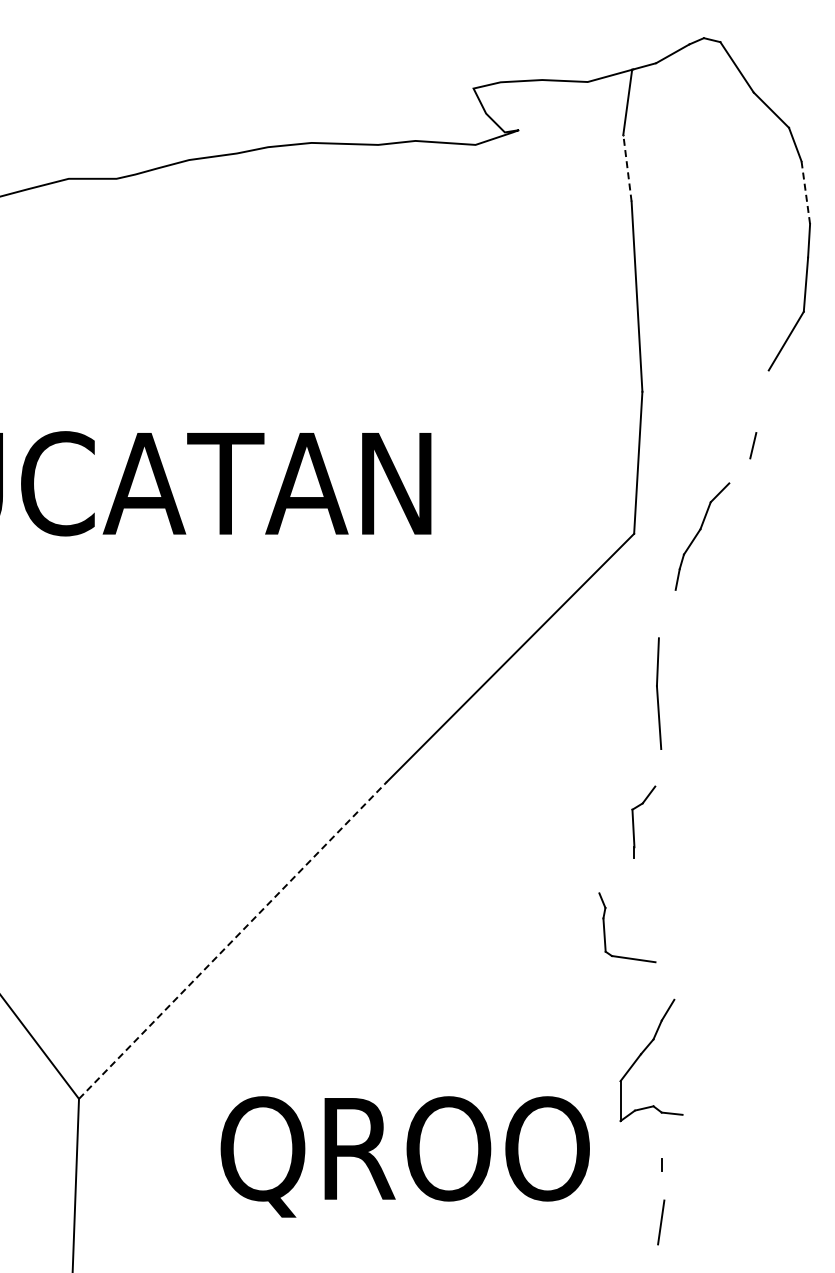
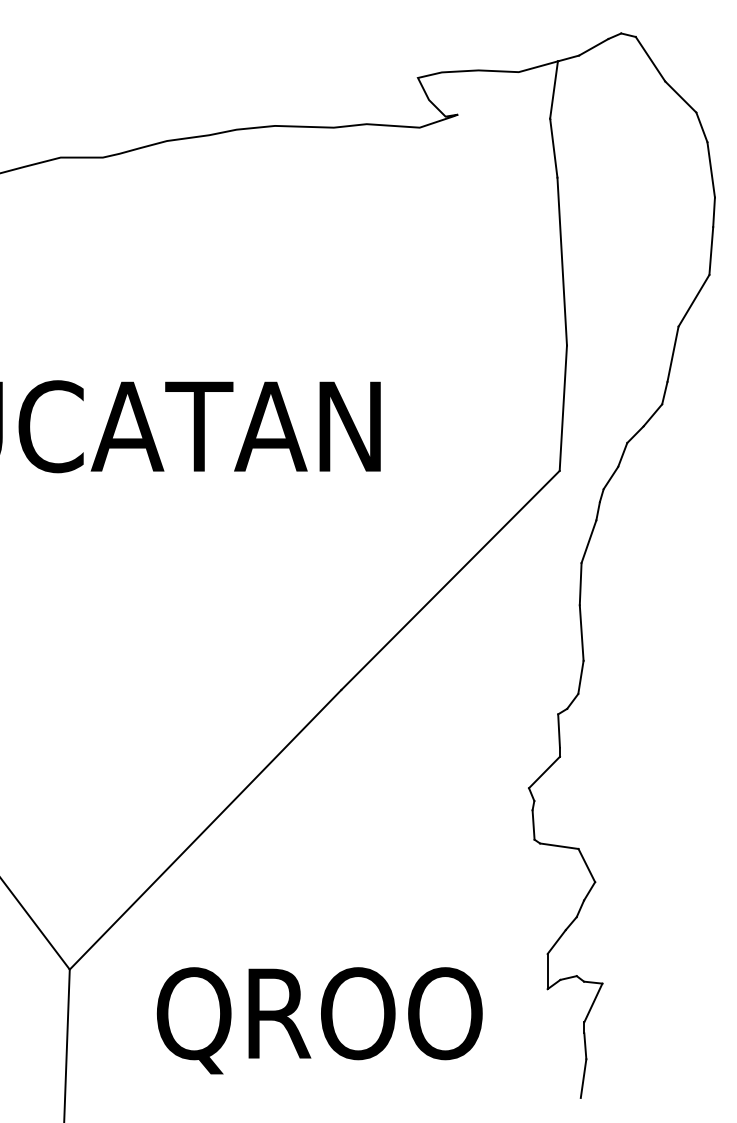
line: (627, 168) -> (553, 148), dashed -> solid
line: (805, 192) -> (710, 169), dashed -> solid
line: (762, 401) -> (672, 354), added
line: (739, 470) -> (652, 415), added
line: (666, 613) -> (588, 541), added
line: (658, 767) -> (581, 677), added
line: (616, 875) -> (544, 772), added
line: (232, 940) -> (205, 829), dashed -> solid
line: (664, 980) -> (586, 865), added
line: (672, 1136) -> (593, 1002), added
text: (404, 1156) -> (319, 1020), moved
line: (663, 1185) -> (585, 1045), added

